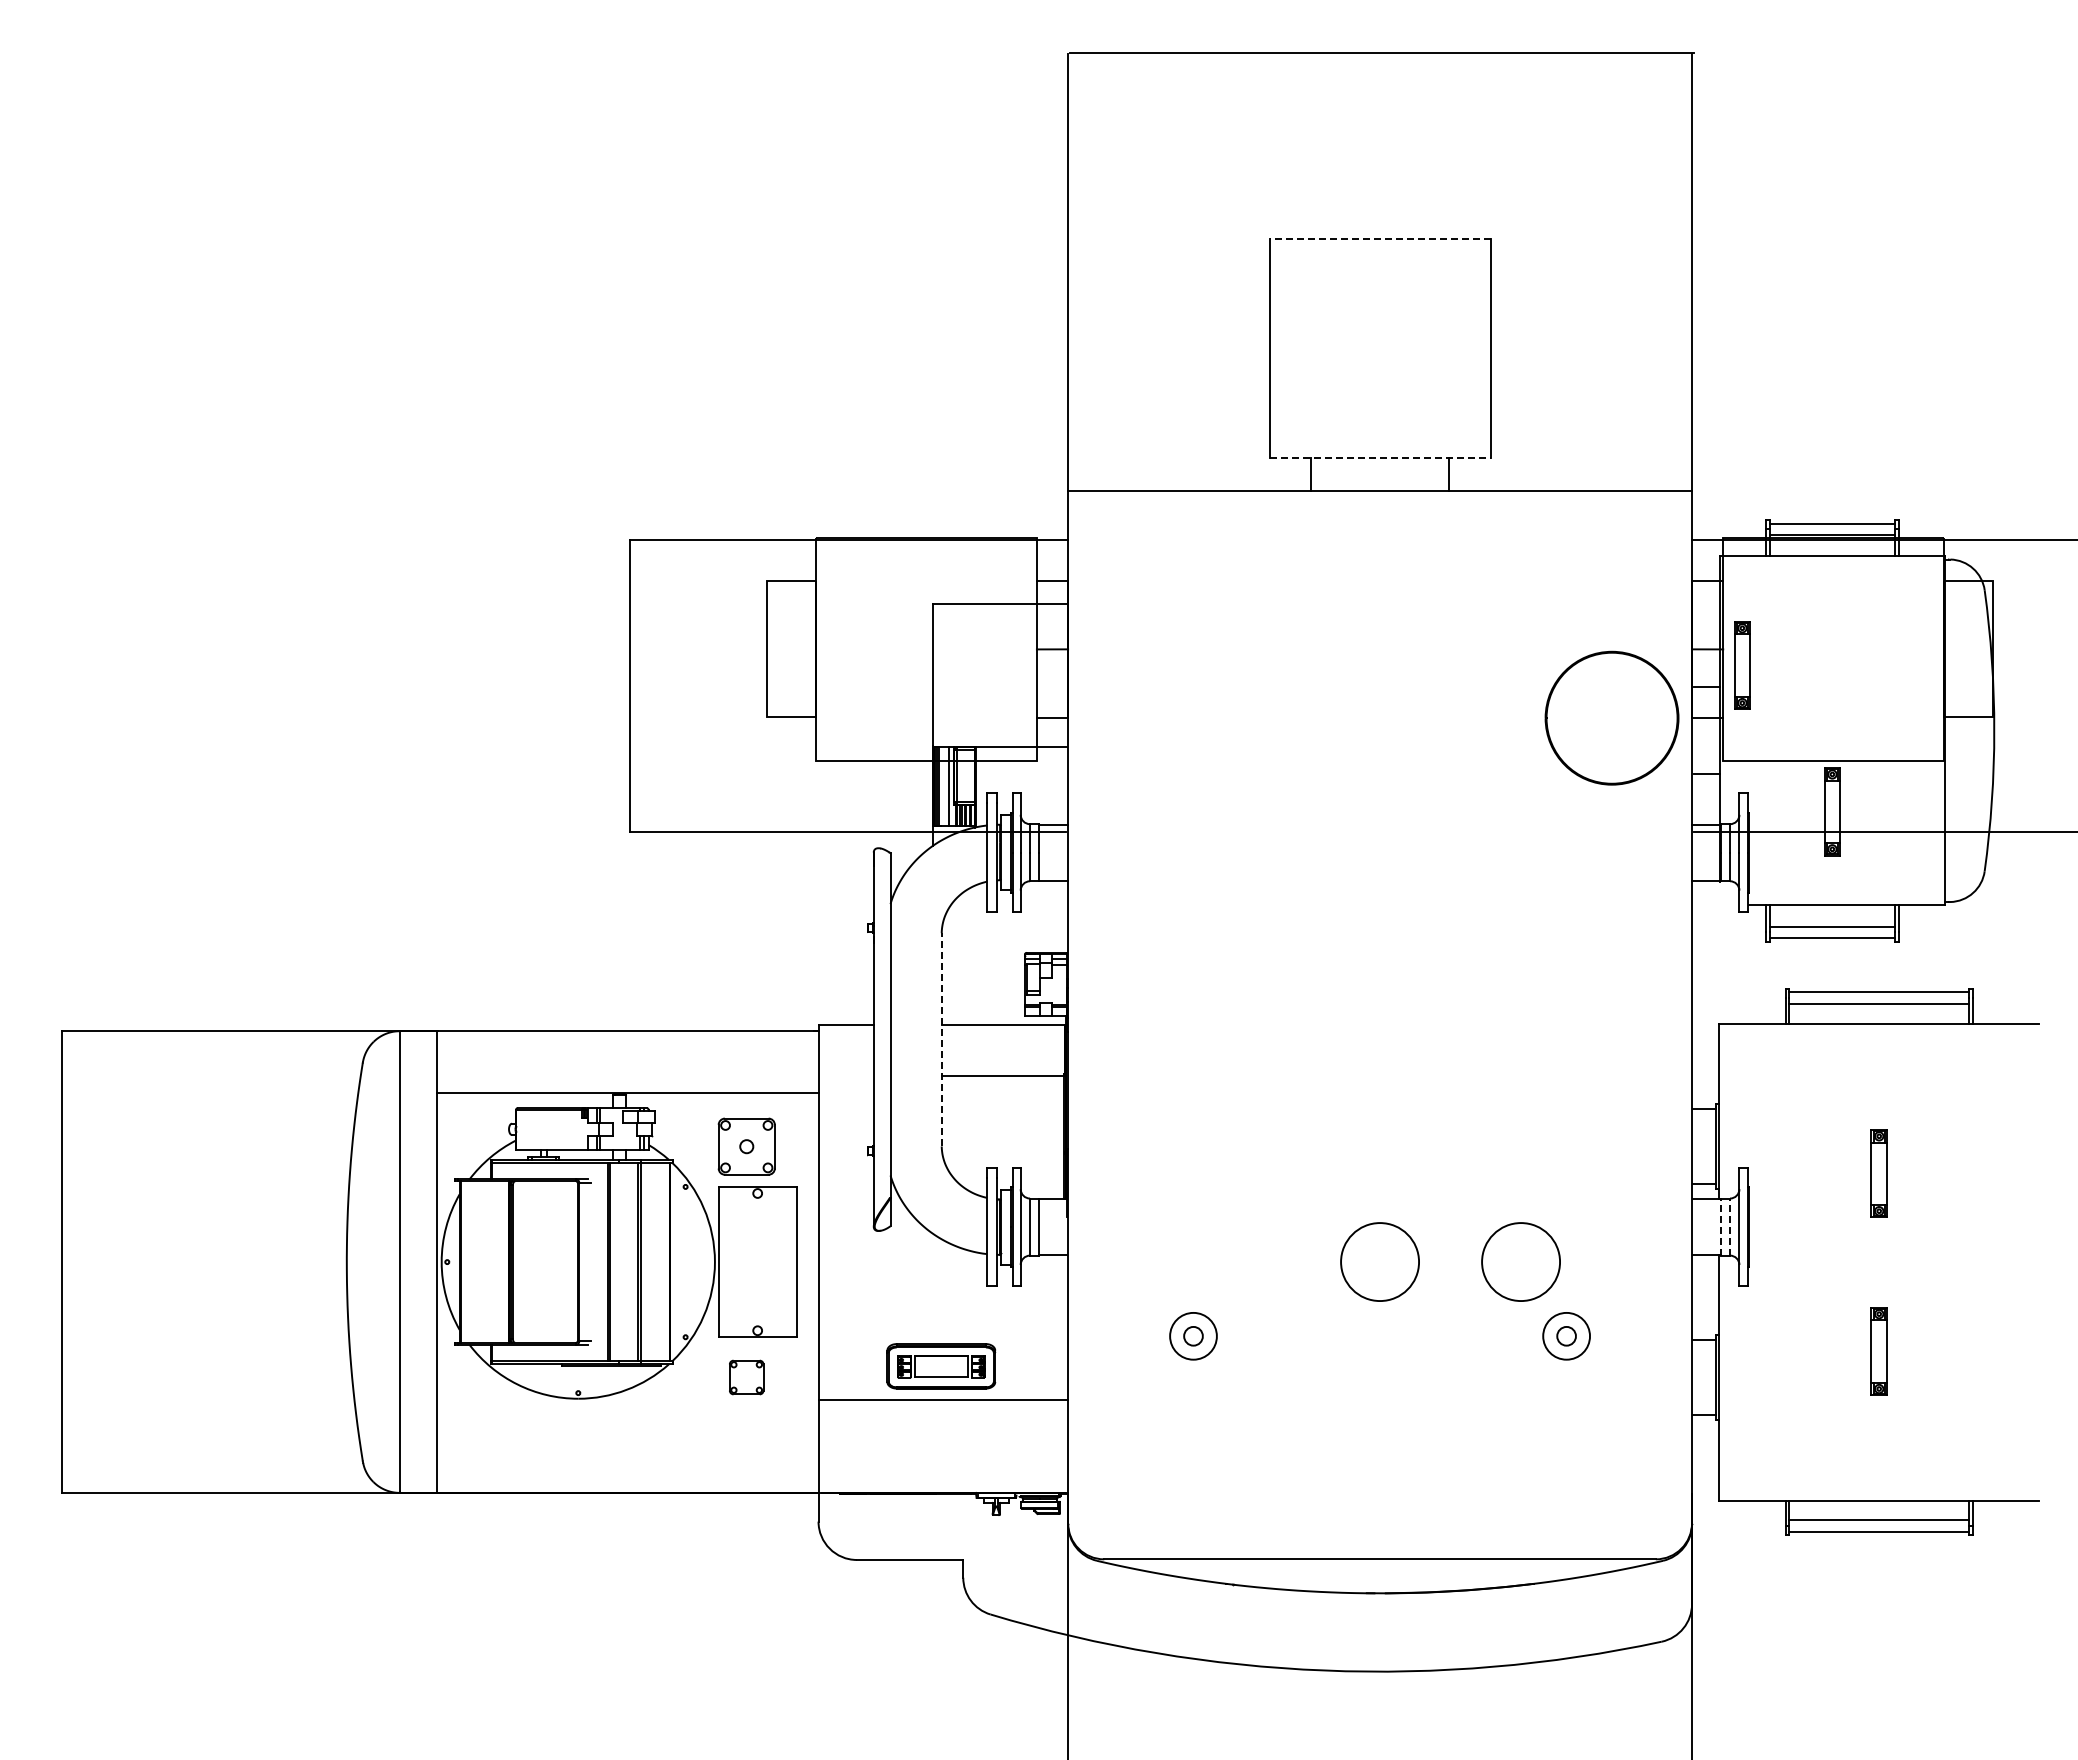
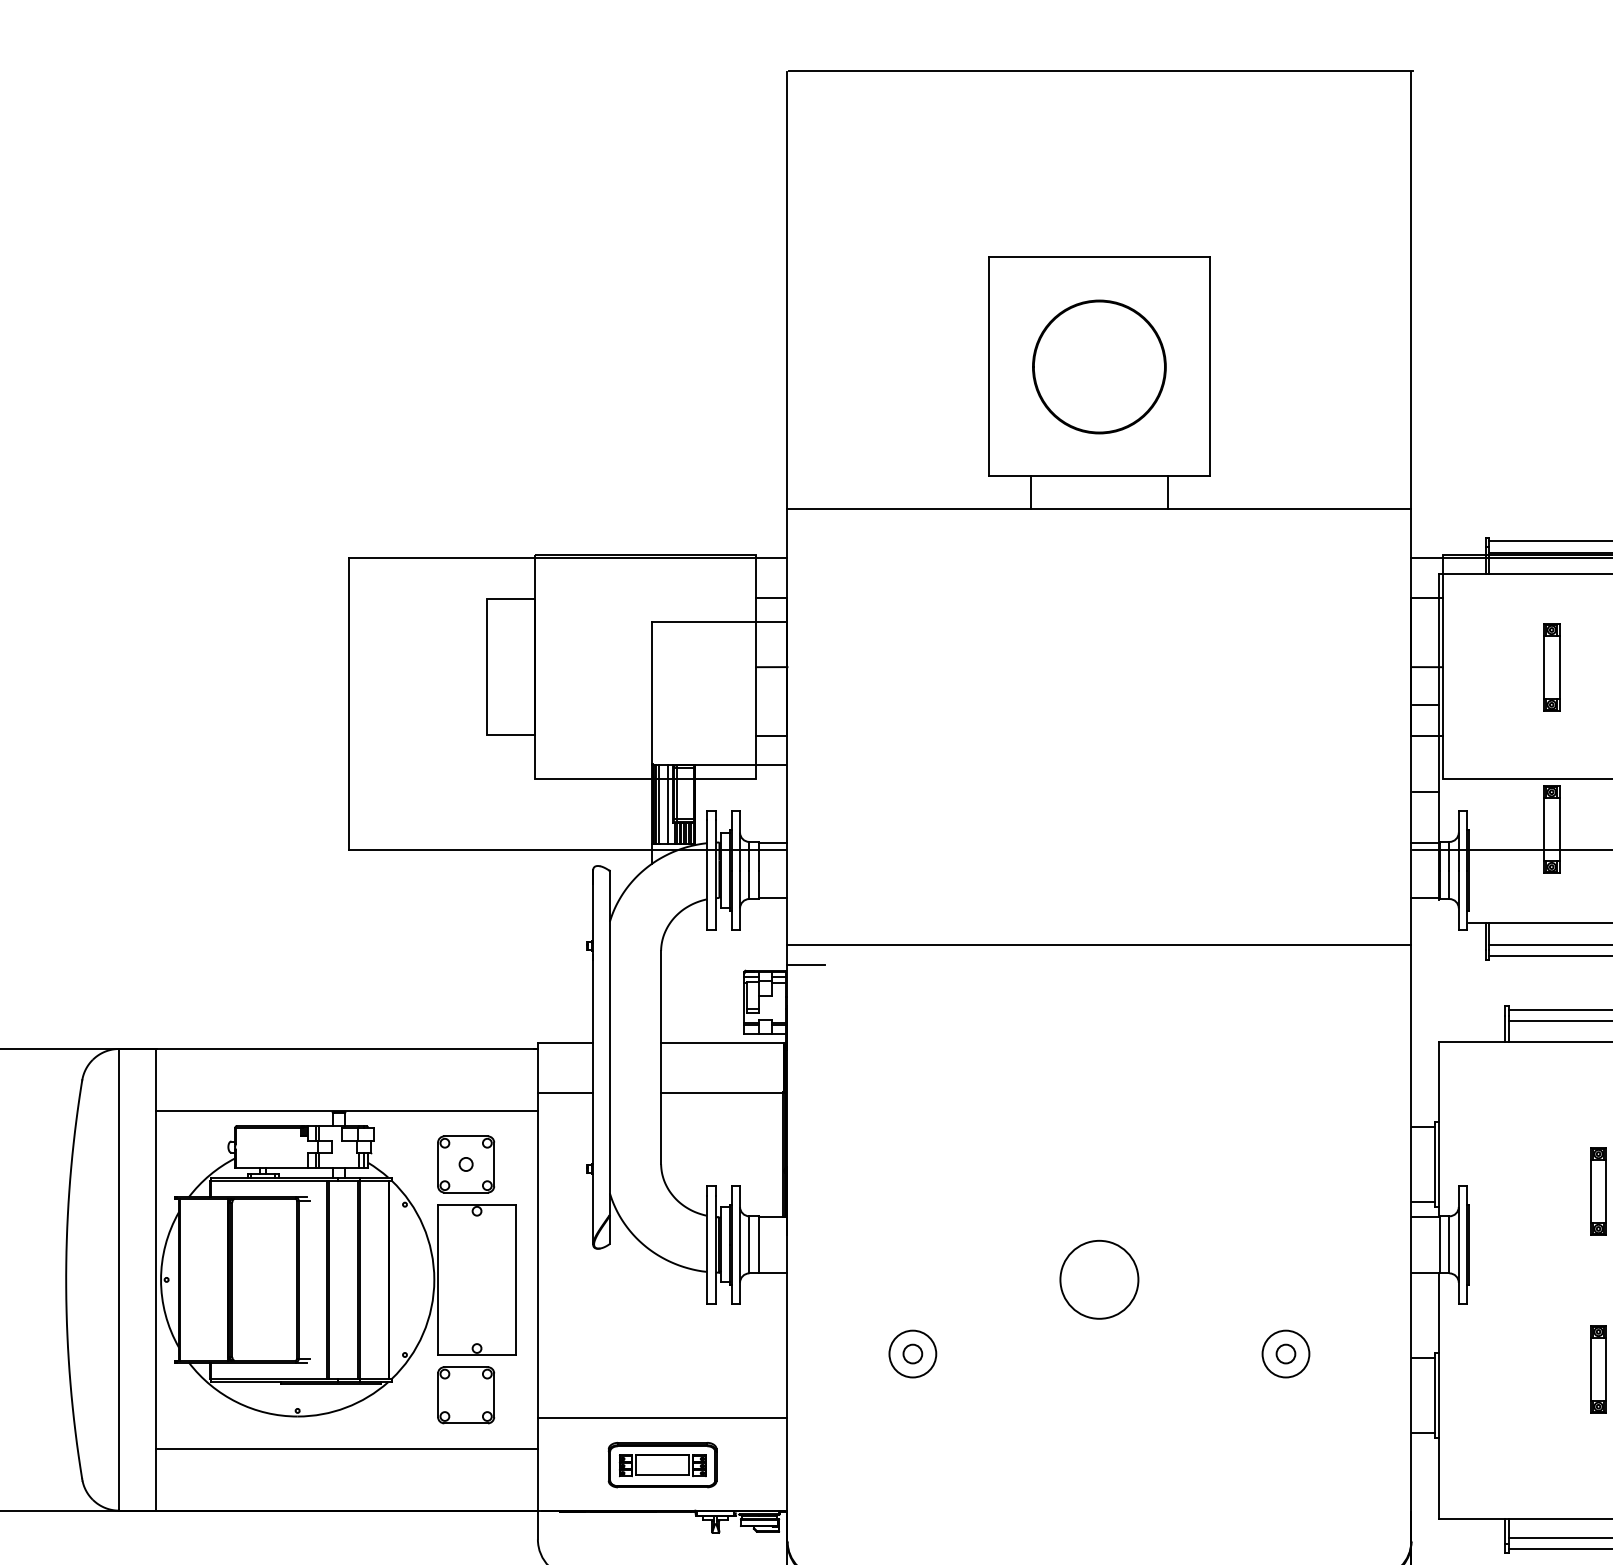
line: (1379, 238) -> (1098, 256), dashed -> solid
line: (1380, 458) -> (1099, 476), dashed -> solid
part: (1742, 665) -> (1551, 667), moved
part: (1611, 717) -> (1098, 366), moved
line: (1380, 927) -> (1099, 945), added
line: (1086, 946) -> (805, 964), added
line: (941, 1039) -> (660, 1057), dashed -> solid
line: (845, 1075) -> (564, 1093), added
line: (1720, 1227) -> (1439, 1245), dashed -> solid
line: (1730, 1227) -> (1449, 1245), dashed -> solid
circle: (1520, 1261) -> (1239, 1279), removed
part: (941, 1366) -> (662, 1465), moved
part: (746, 1377) -> (465, 1395), size x1.67
line: (627, 1431) -> (346, 1449), added

